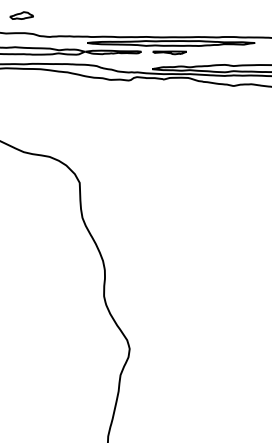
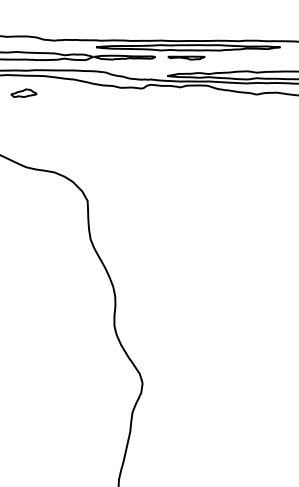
part: (21, 14) -> (23, 92), moved

